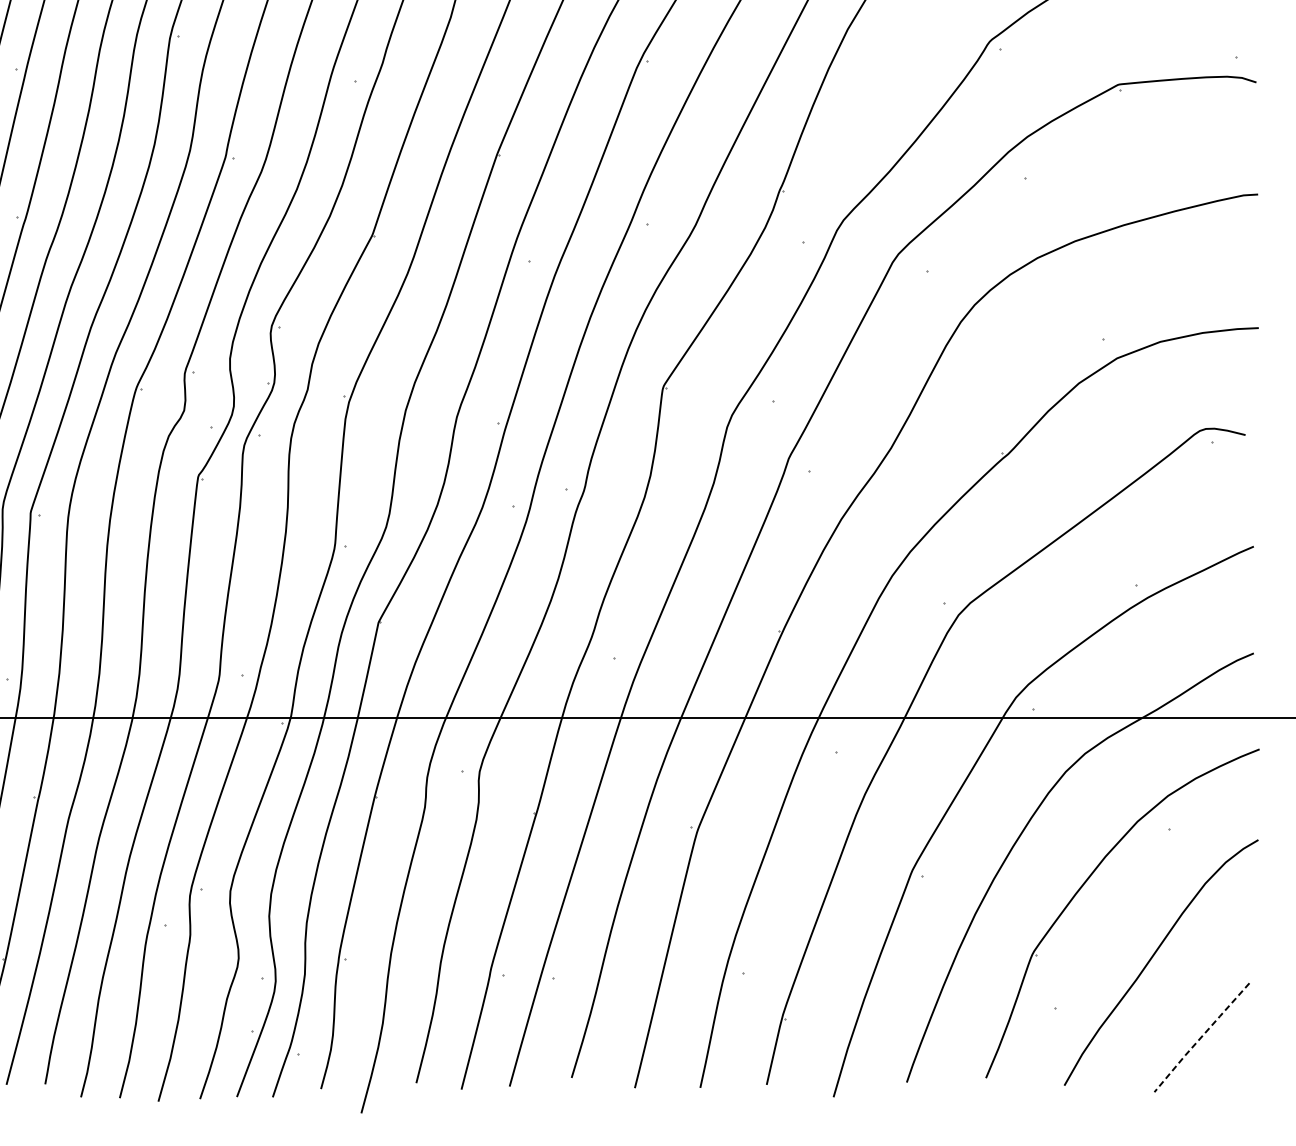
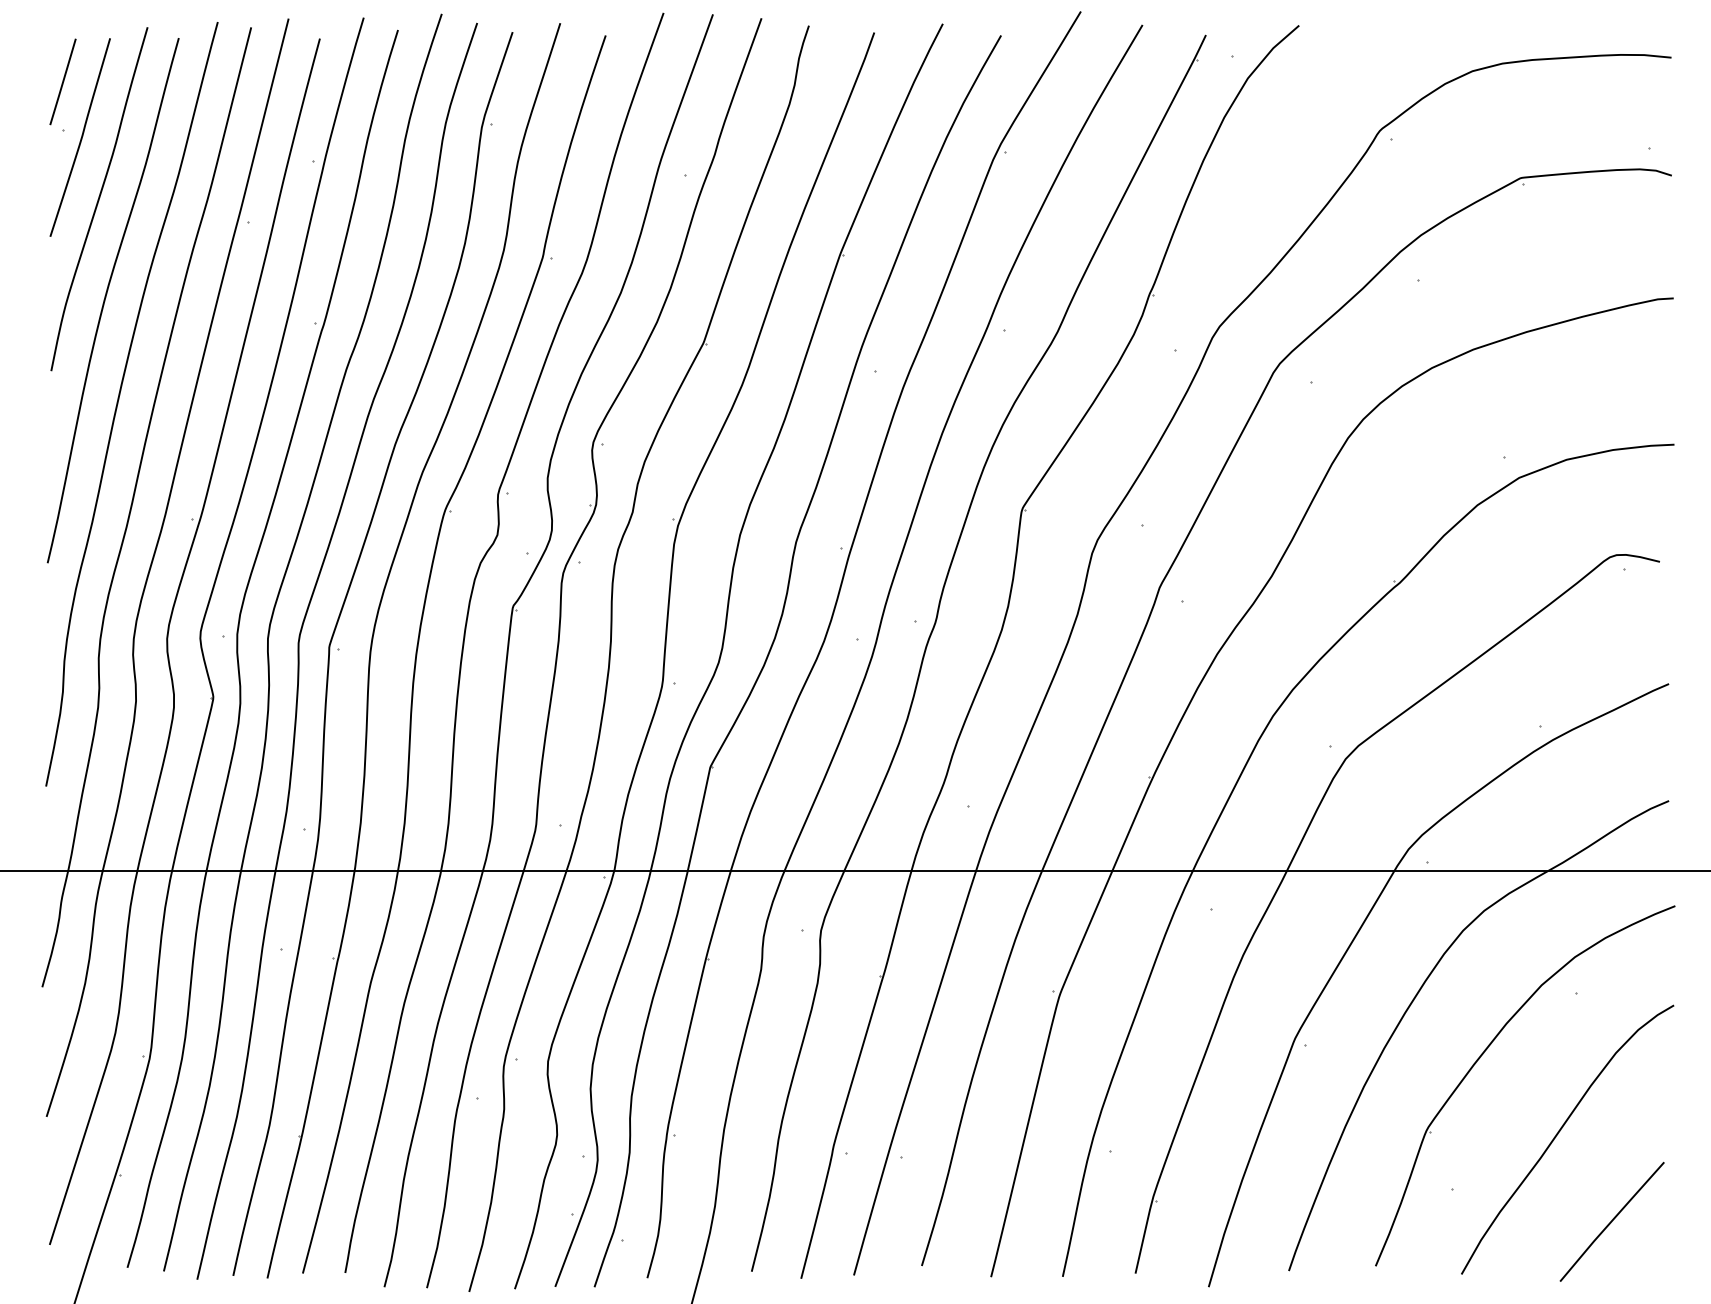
line: (1201, 1037) -> (1611, 1221), dashed -> solid

